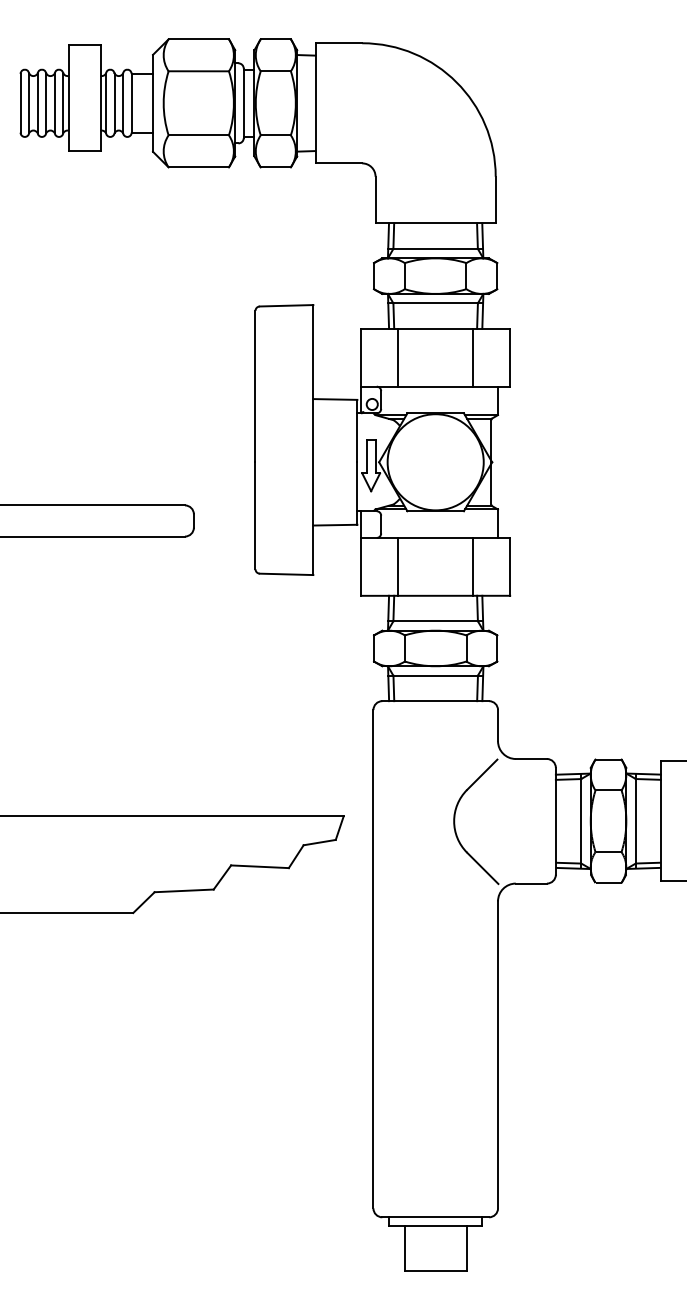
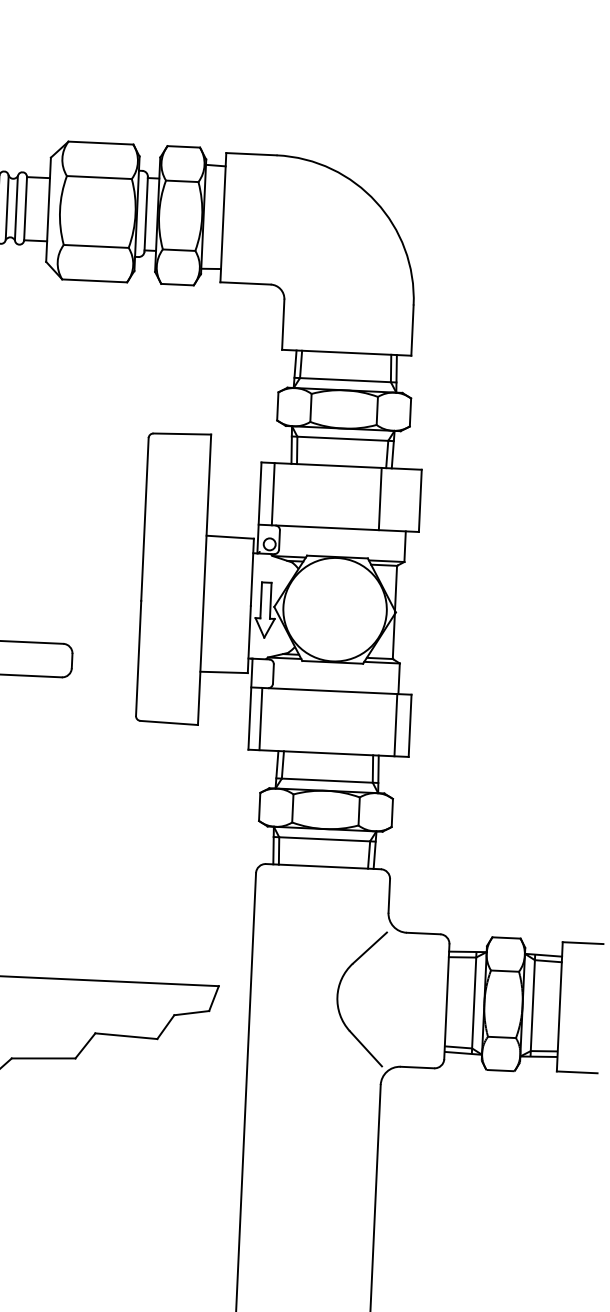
line: (398, 357) -> (273, 493), moved
line: (398, 566) -> (260, 718), moved
line: (472, 566) -> (395, 724), moved

